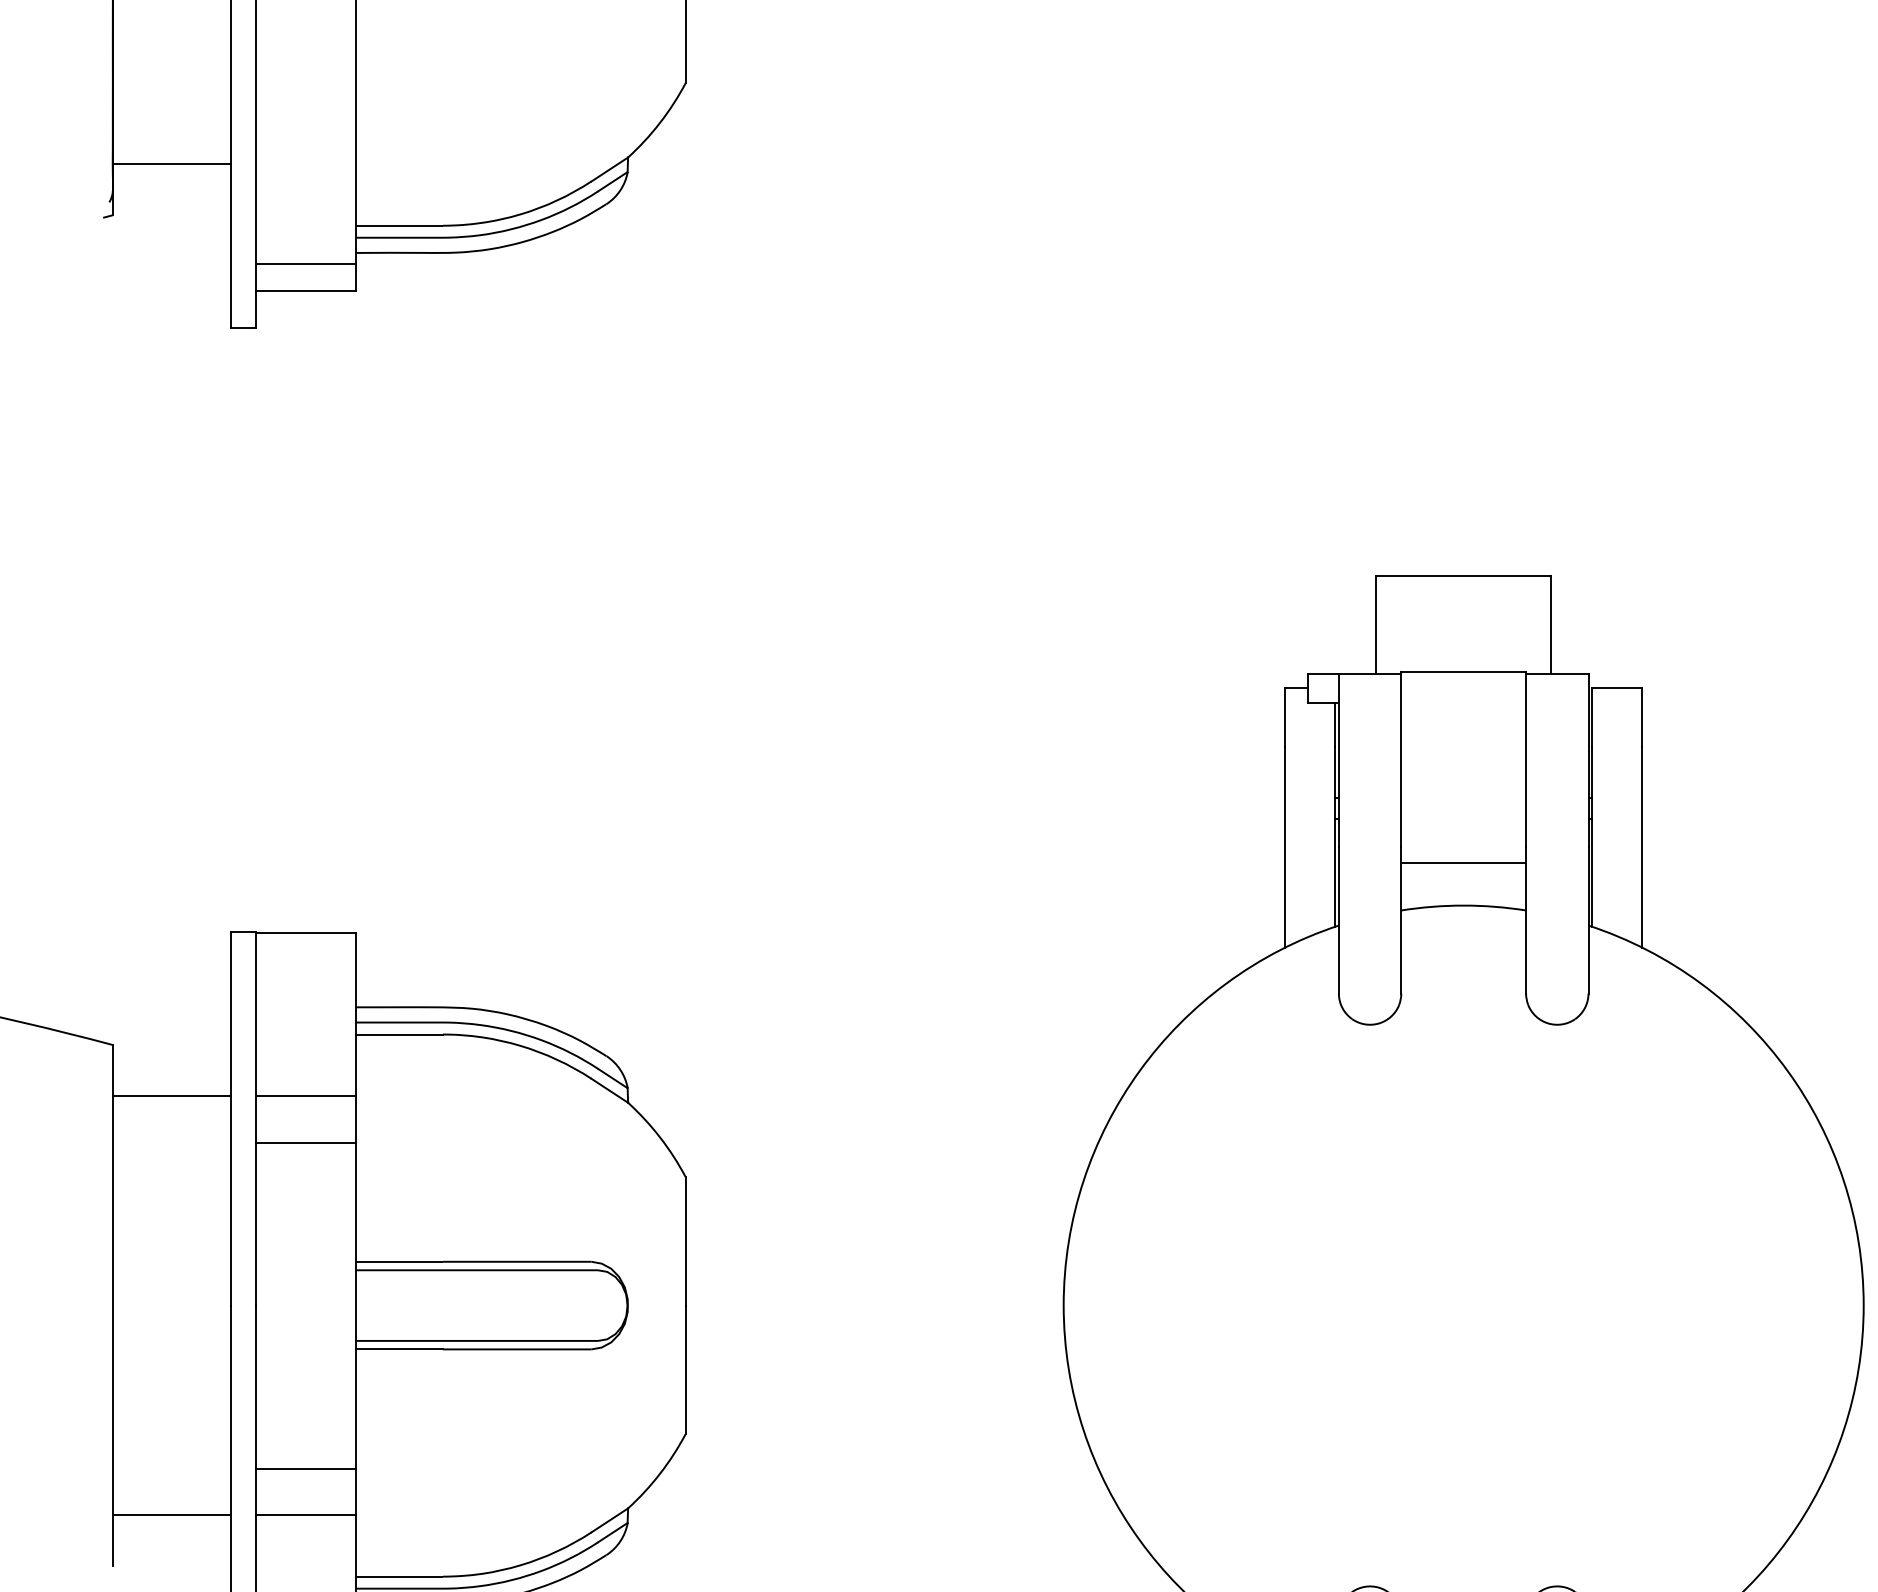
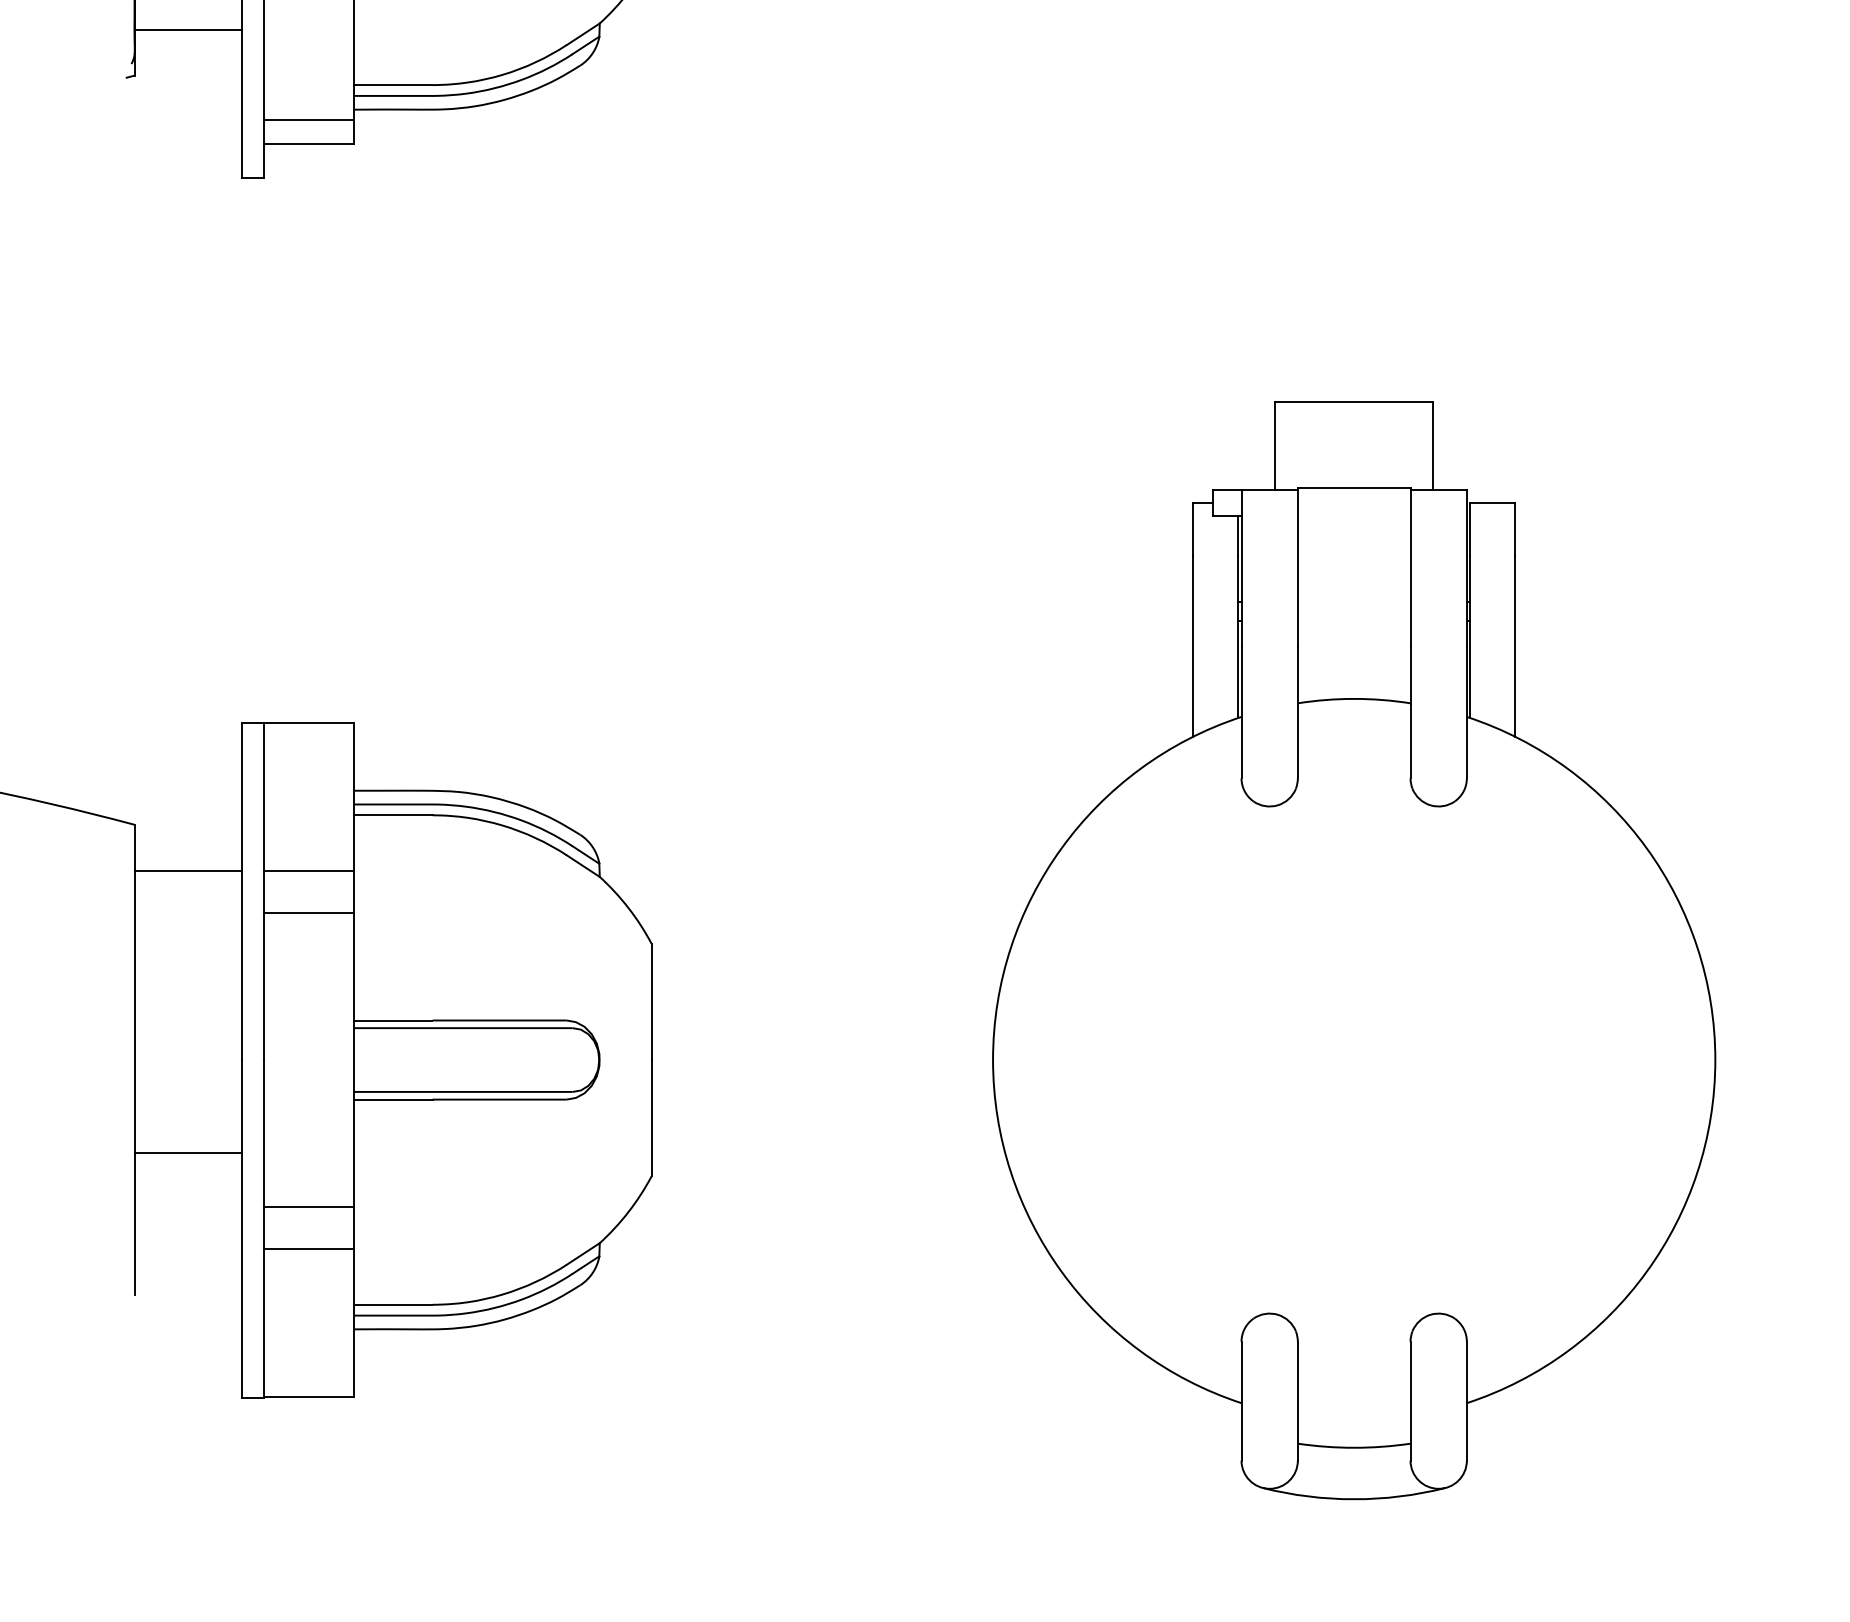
line: (1462, 863) -> (1353, 660), removed
line: (171, 1515) -> (187, 1153), moved

